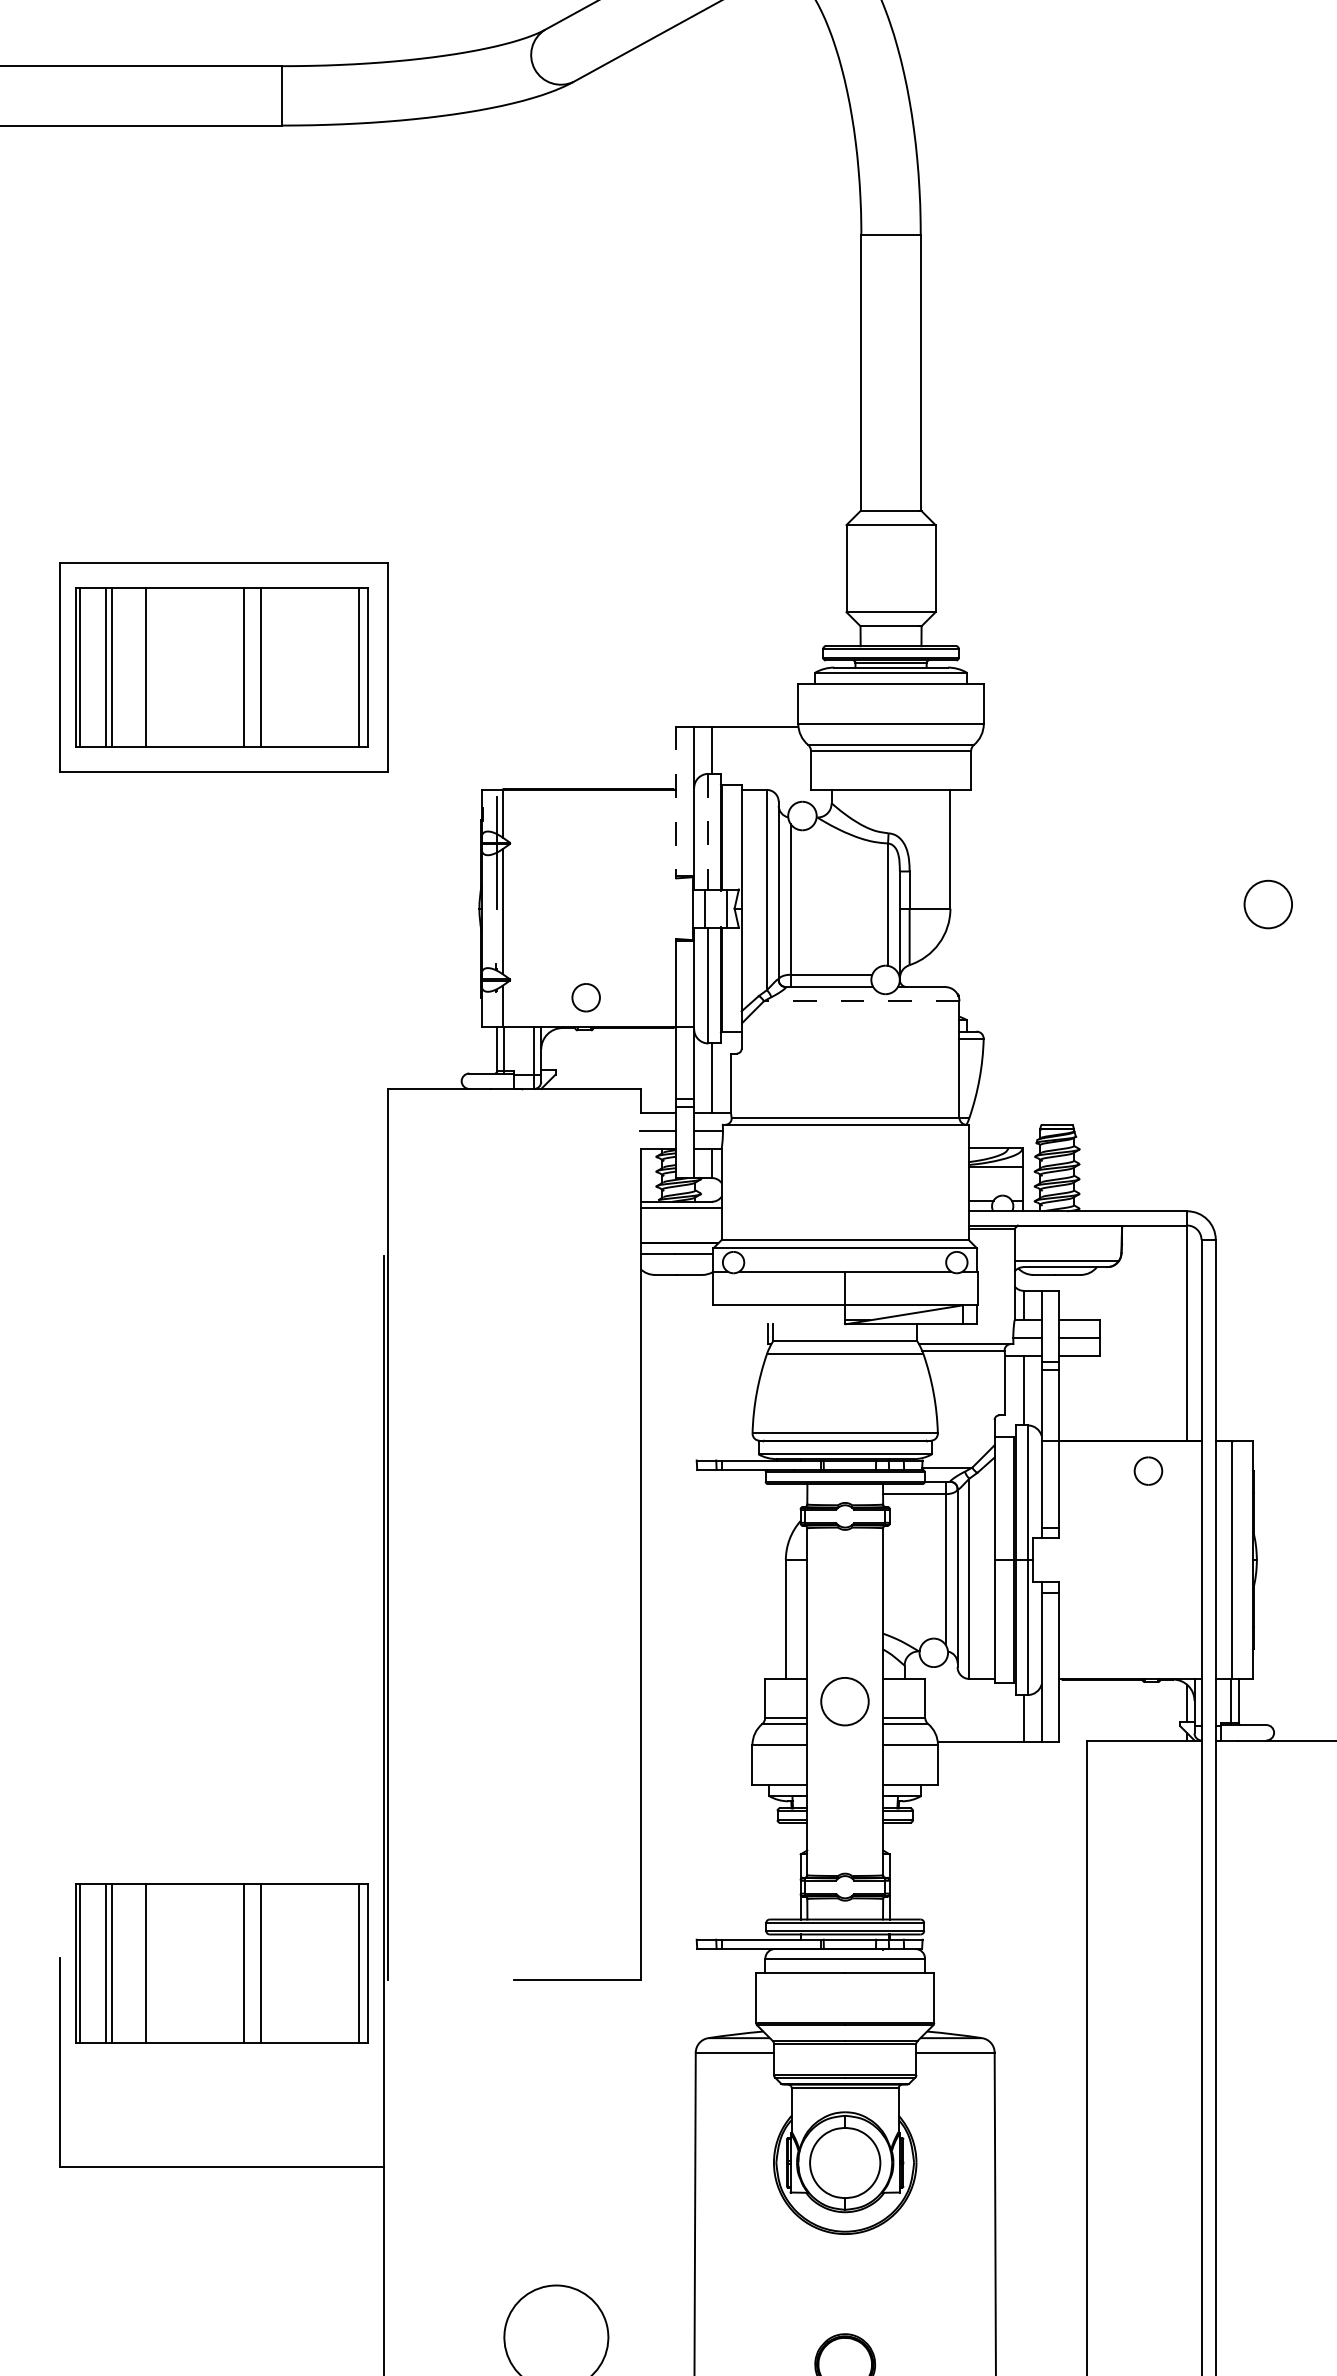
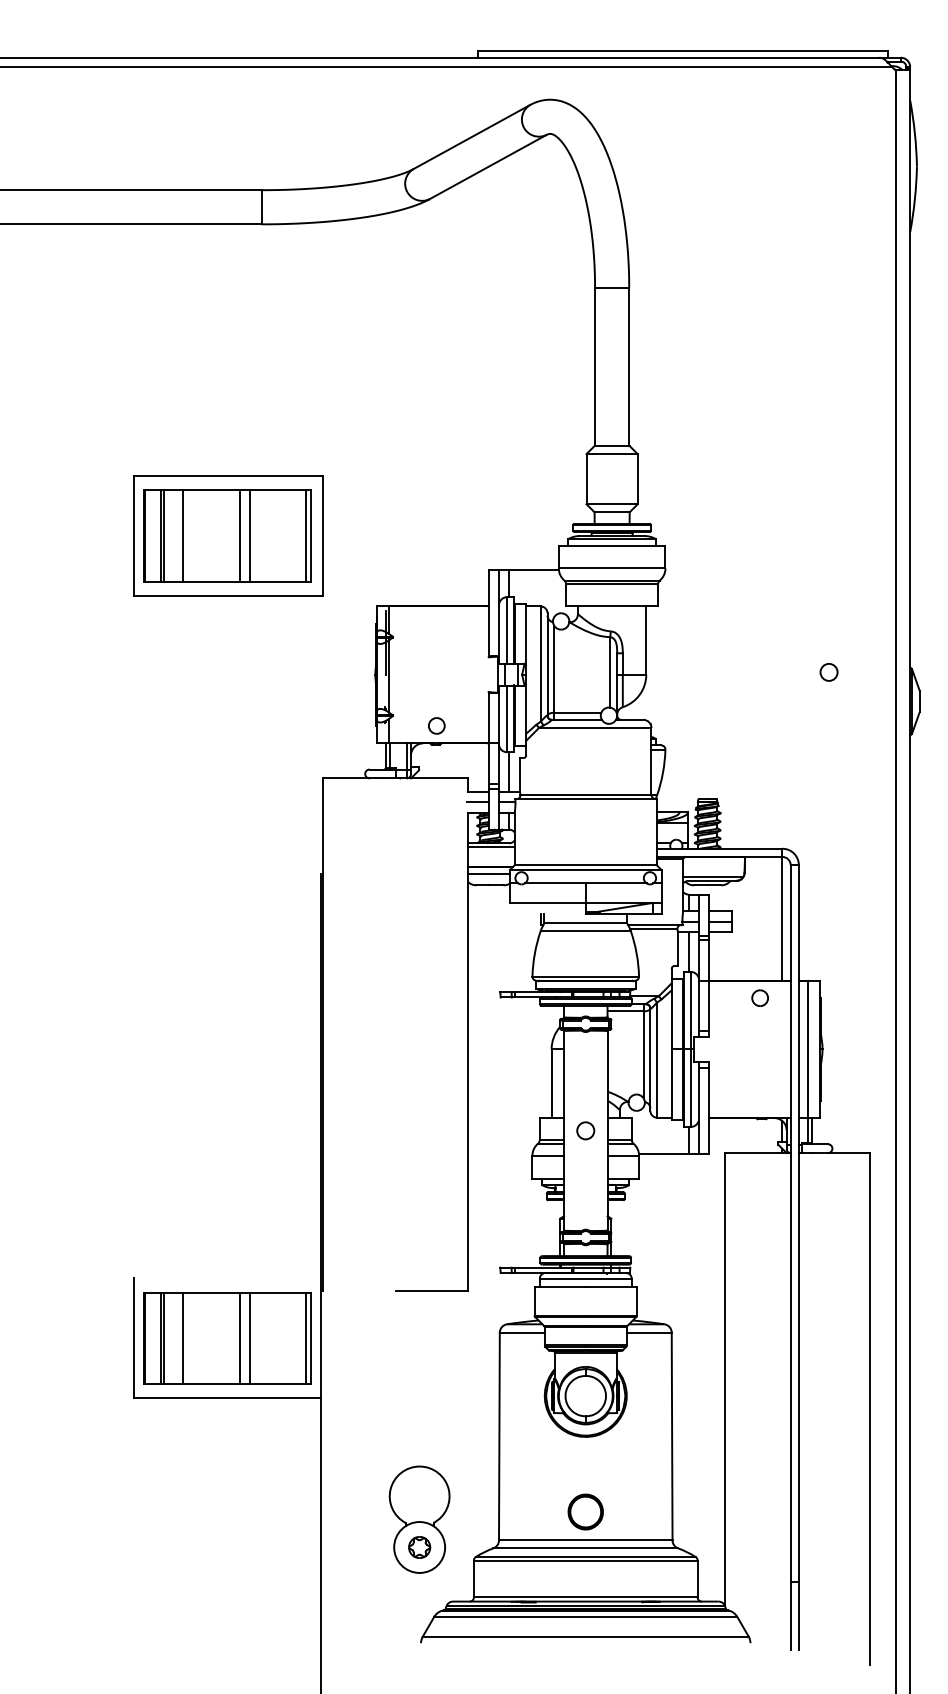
line: (676, 802) -> (488, 613), dashed -> solid
line: (709, 831) -> (507, 630), dashed -> solid
circle: (1267, 904) -> (828, 672), size x0.62
line: (860, 1002) -> (594, 728), dashed -> solid
circle: (844, 1701) -> (585, 1130), size x0.62
part: (222, 1963) -> (227, 1338), moved

